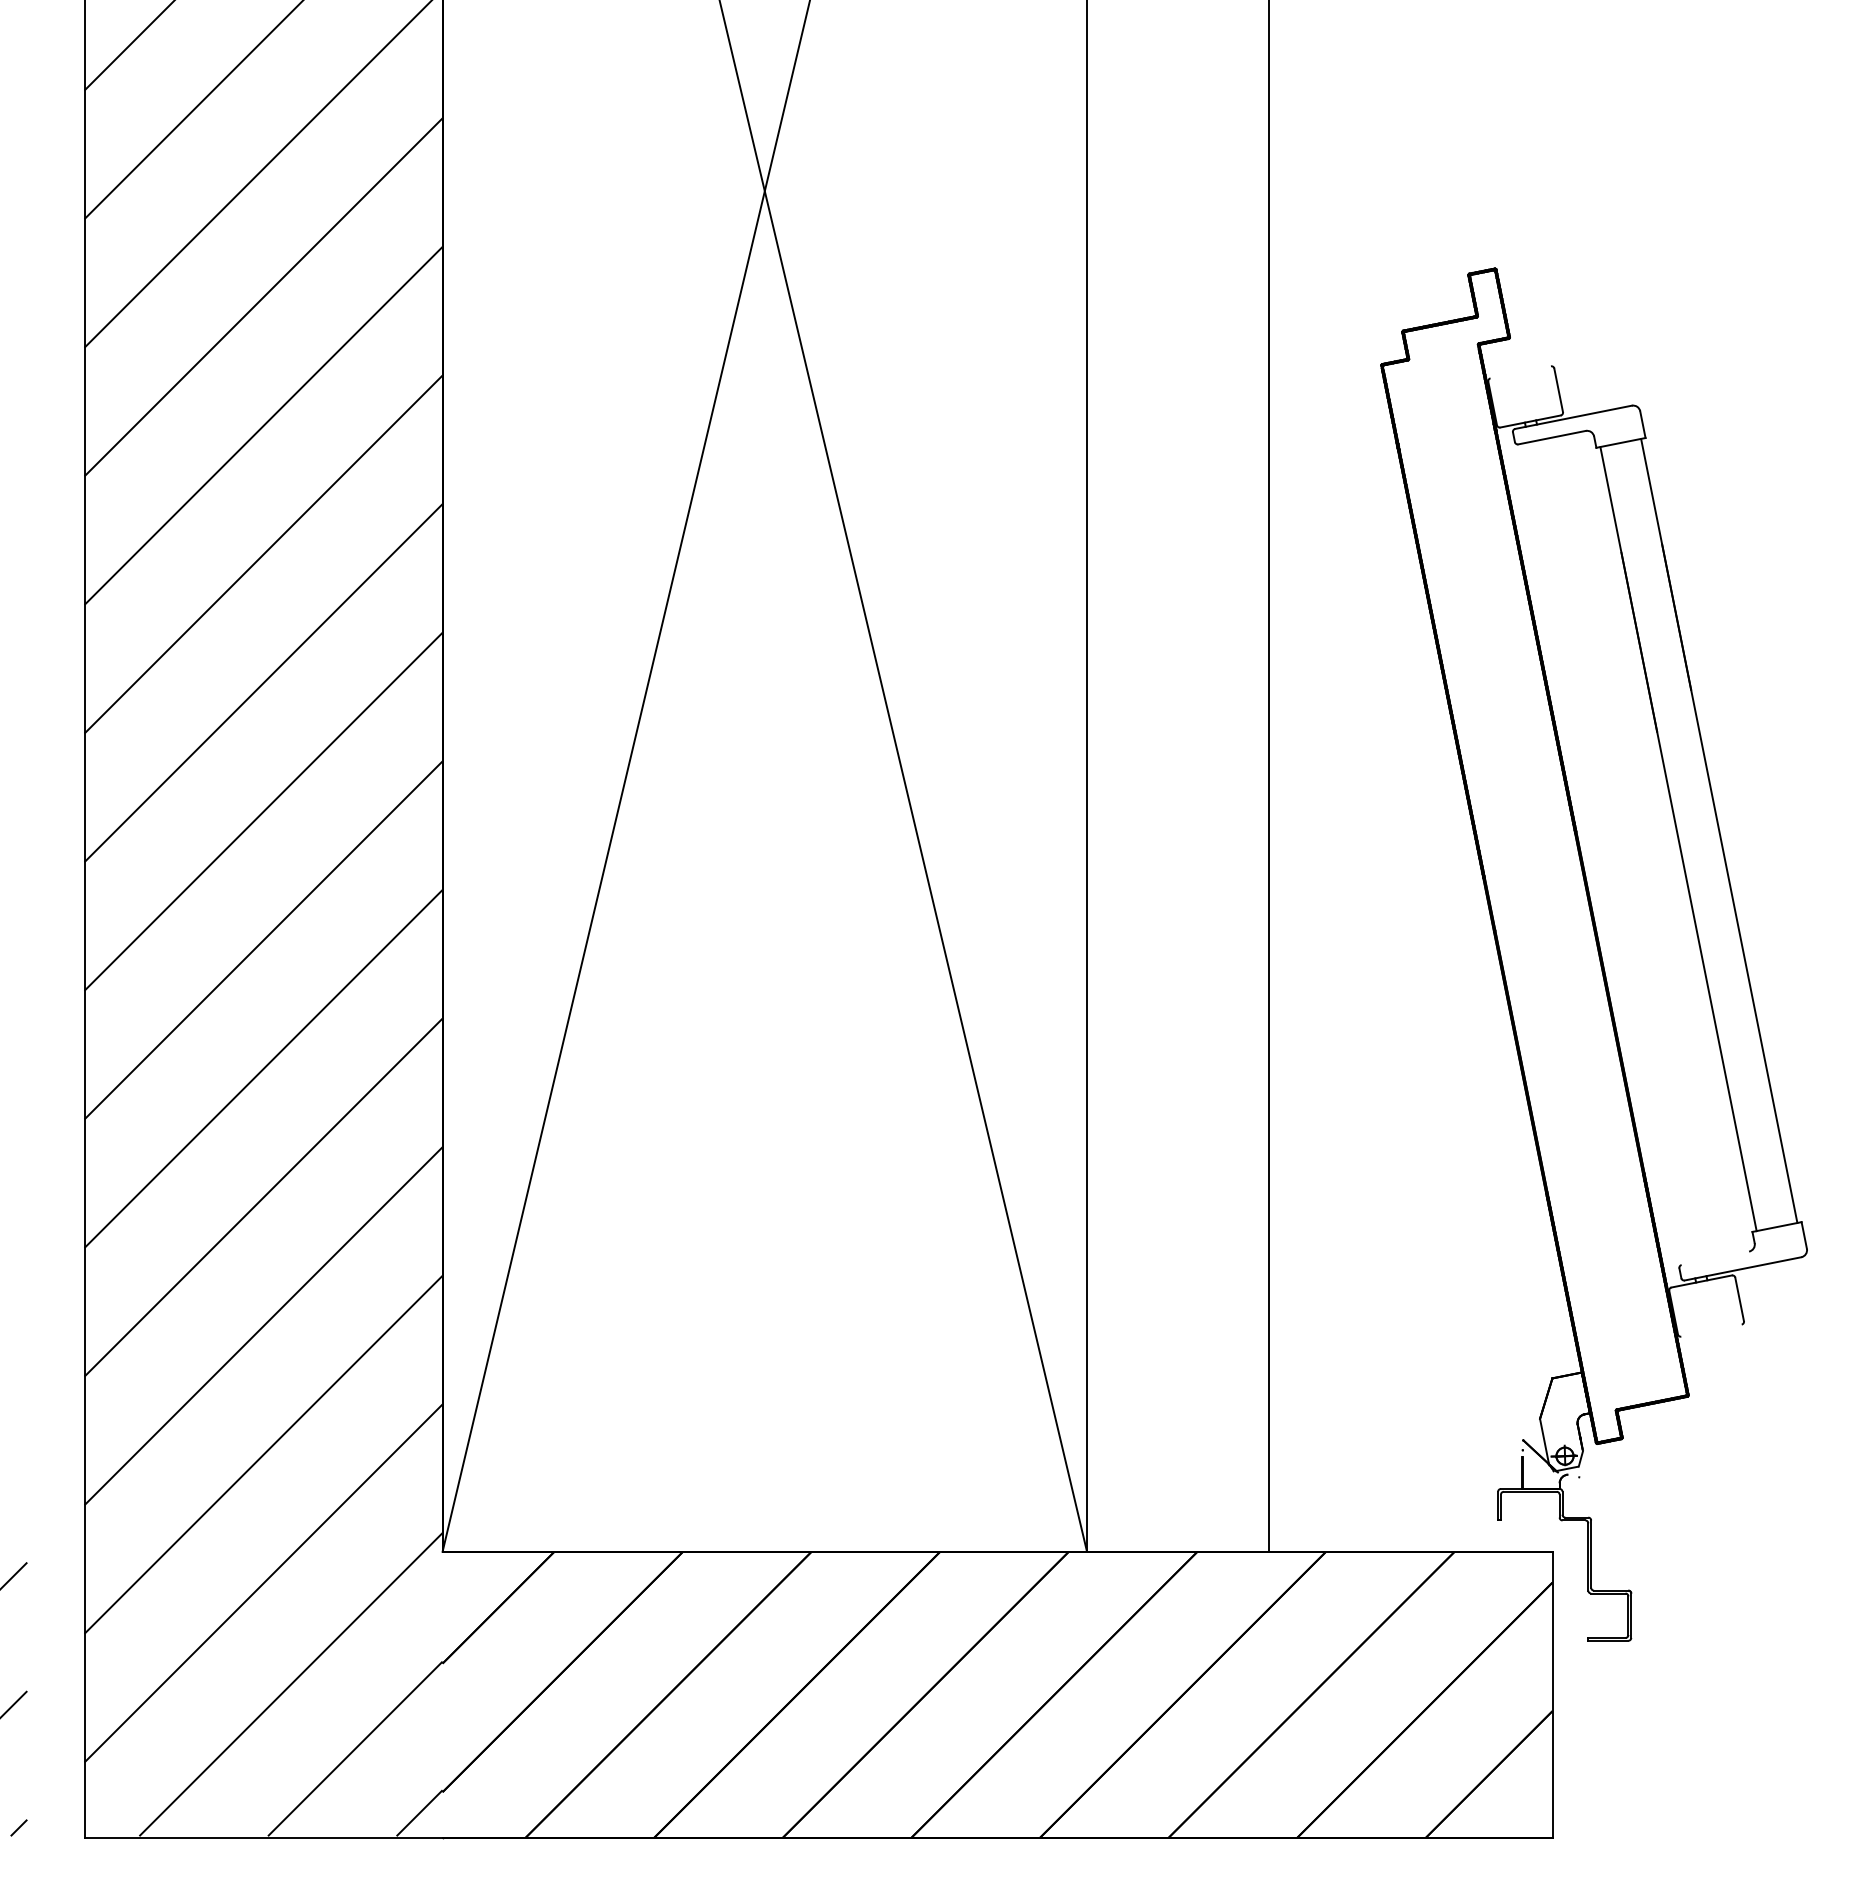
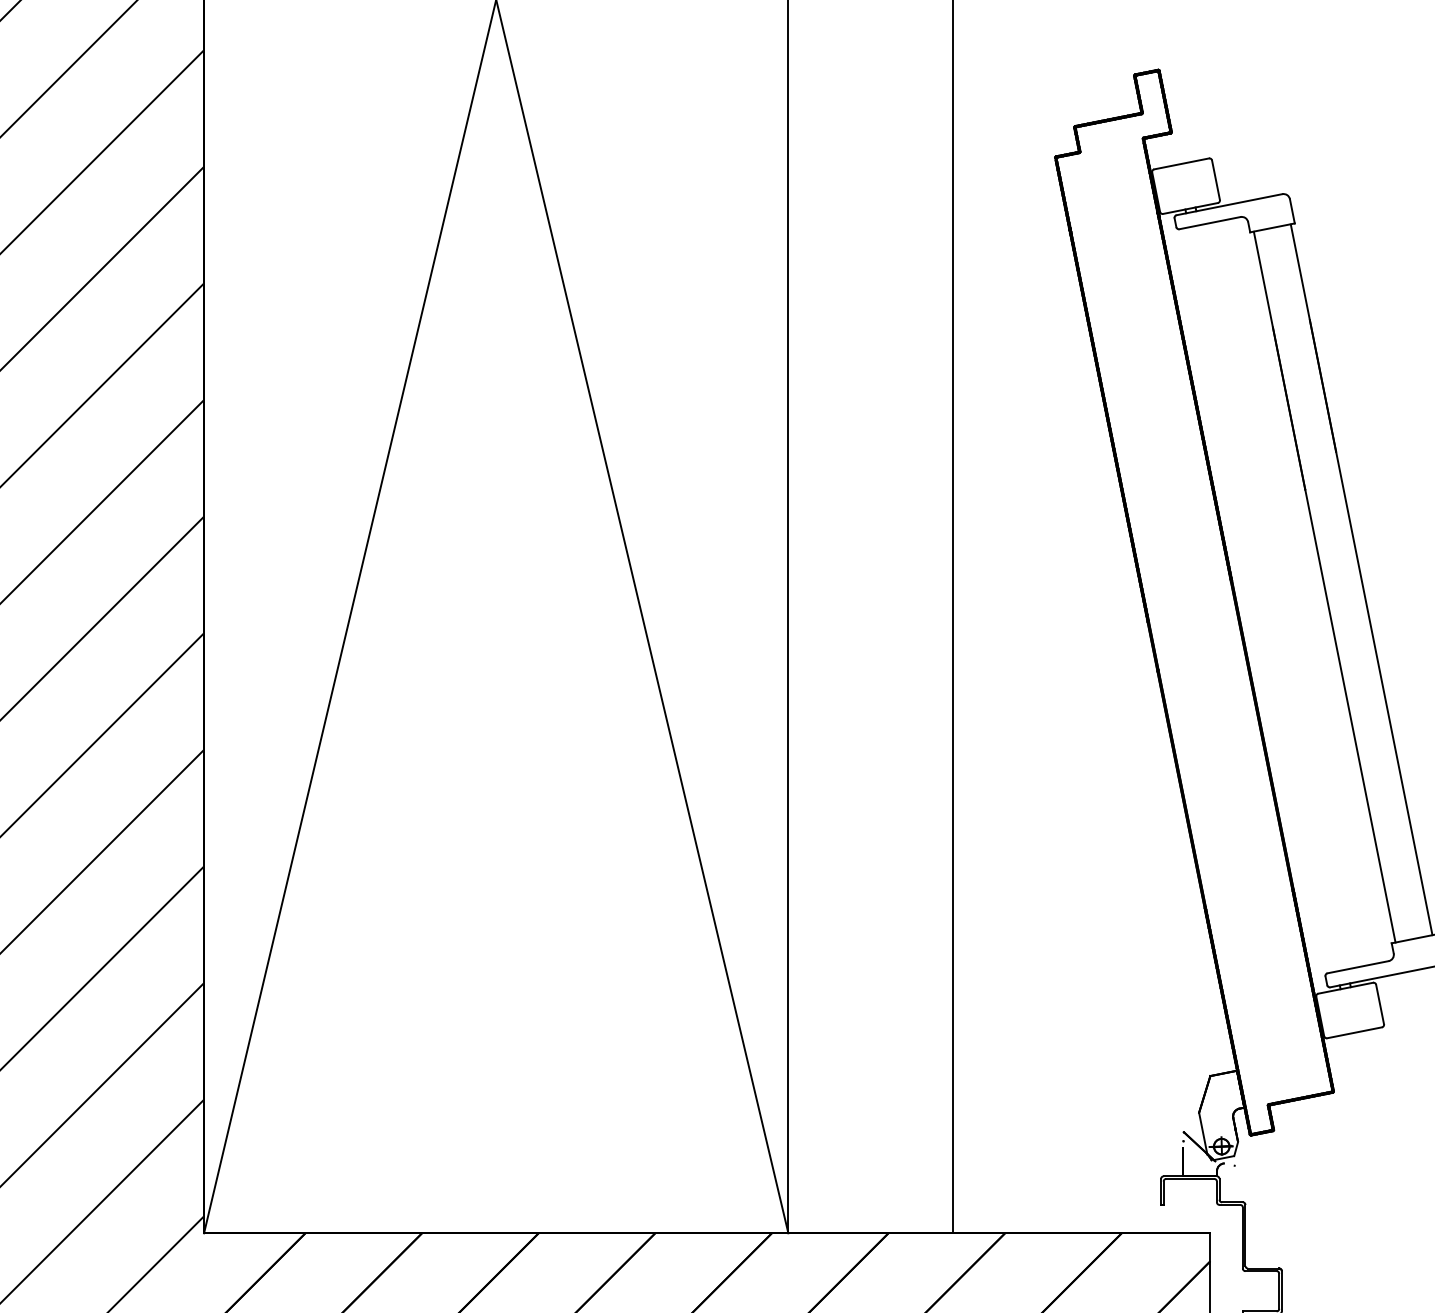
line: (1520, 372) -> (1181, 164), added
line: (1715, 1258) -> (1358, 967), added
line: (1711, 1330) -> (1354, 1032), added

